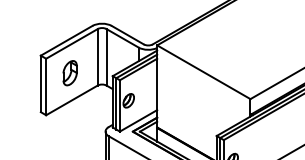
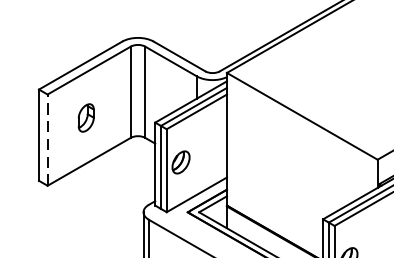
part: (69, 73) -> (85, 118), size x0.7
line: (46, 86) -> (48, 139), solid -> dashed

